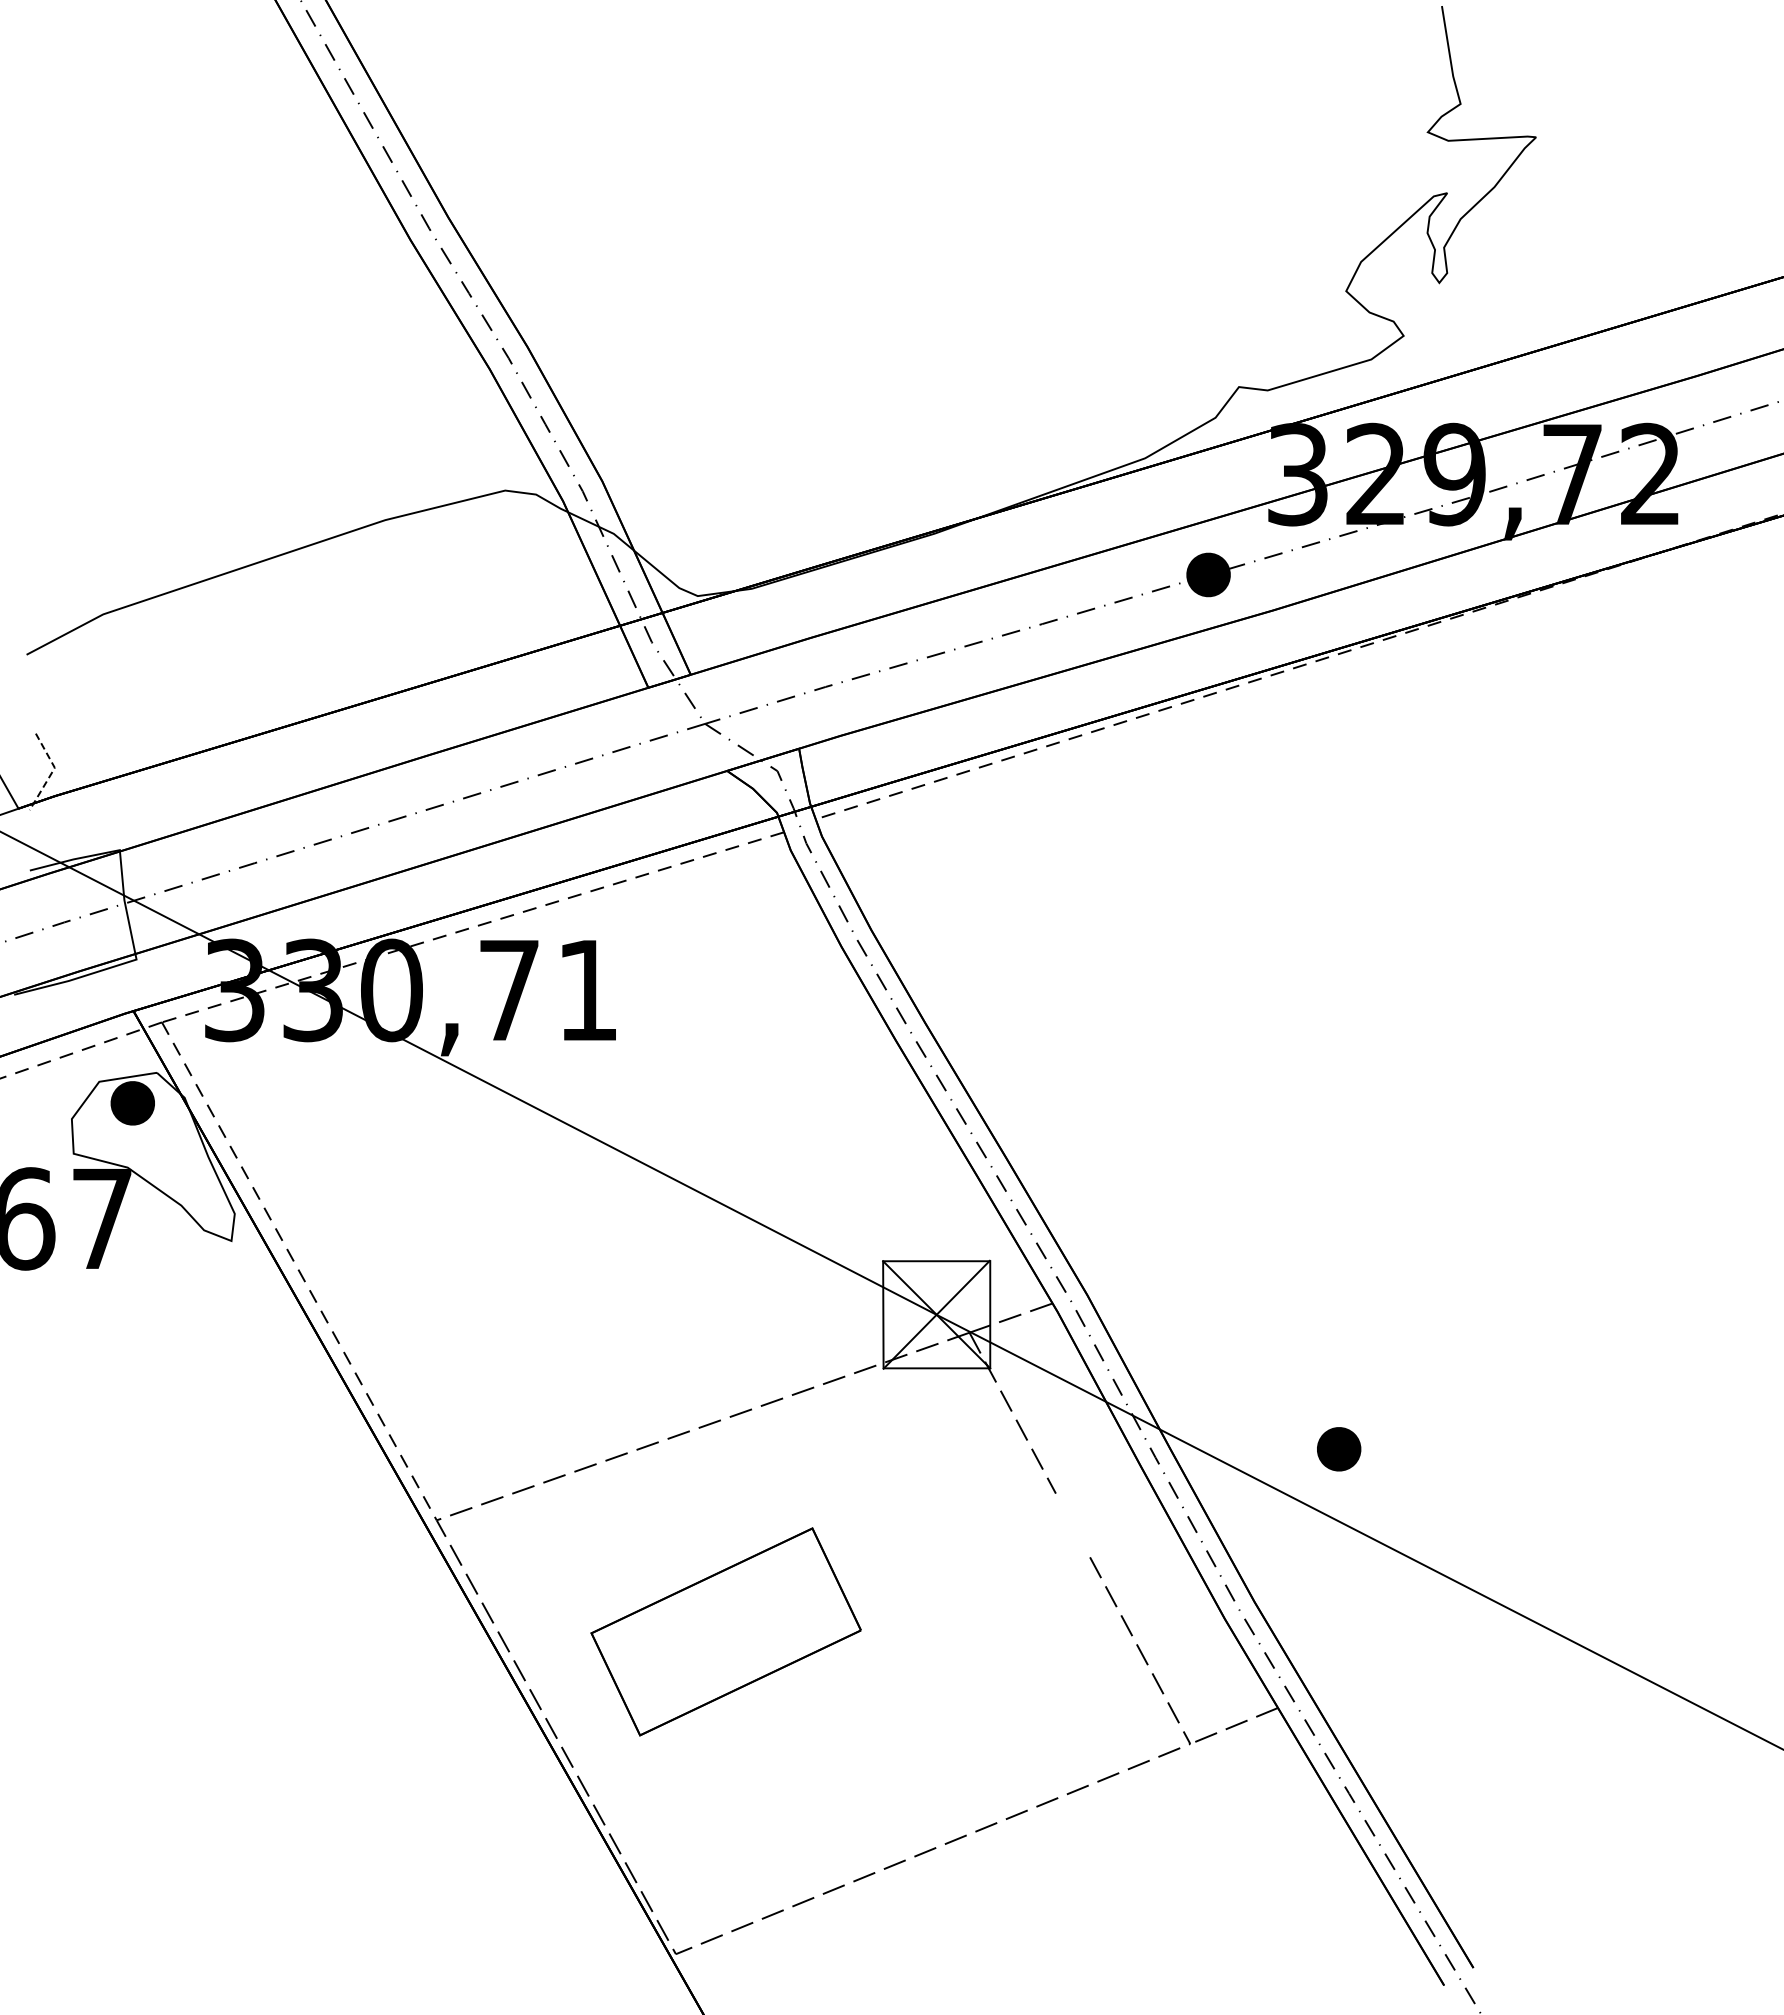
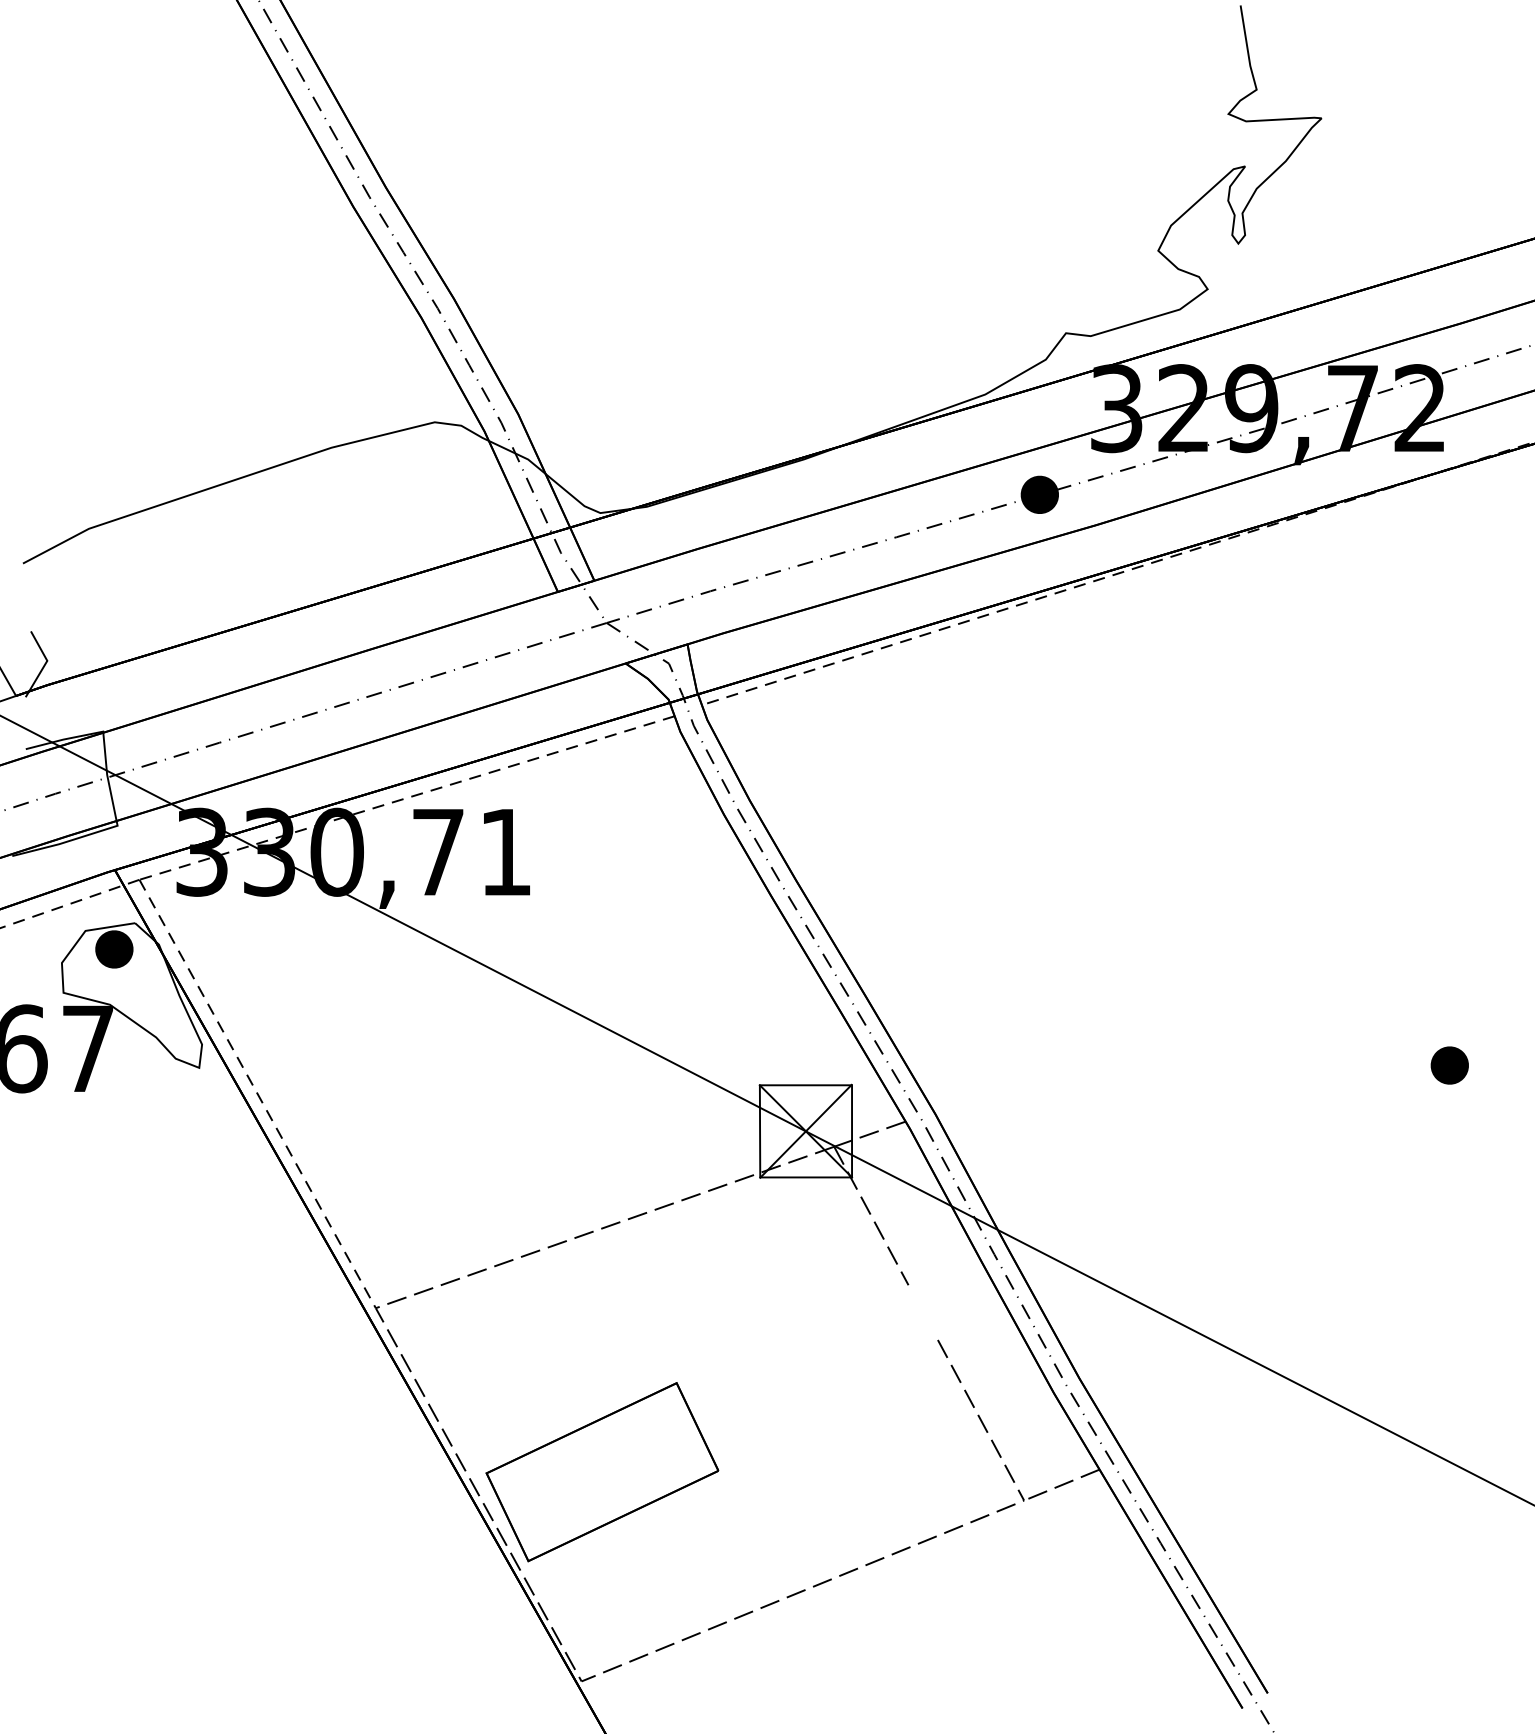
line: (52, 772) -> (45, 664), dashed -> solid
part: (1339, 1449) -> (1450, 1065), moved
part: (725, 1631) -> (601, 1471), moved

